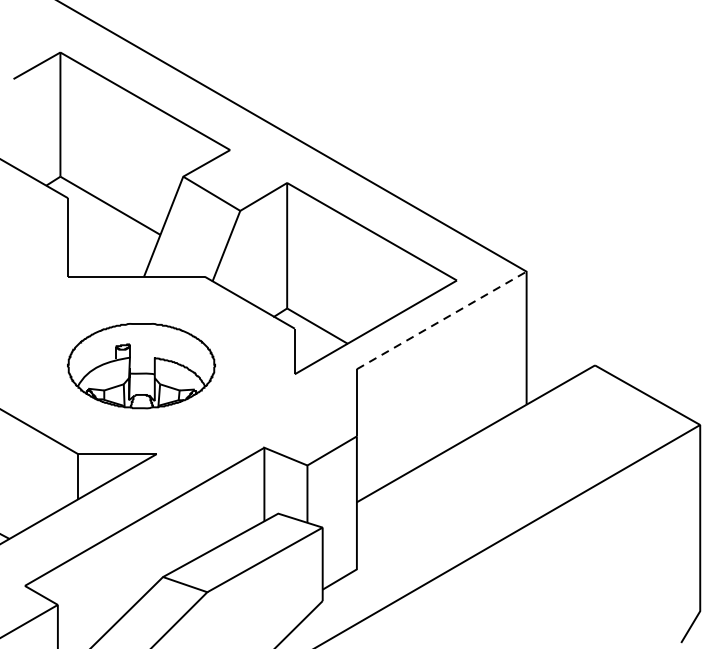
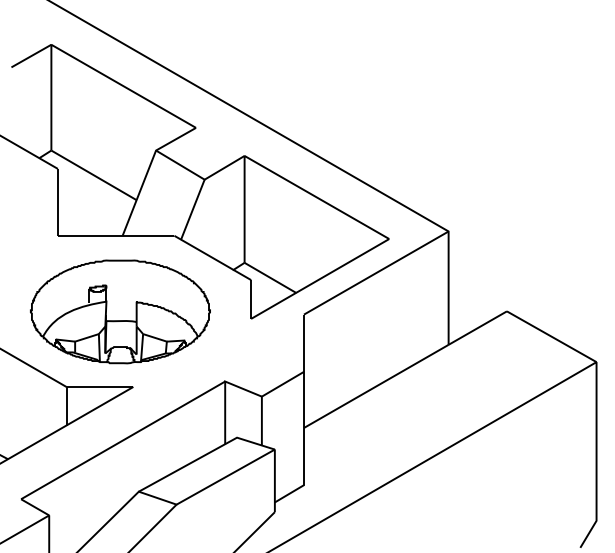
line: (441, 319) -> (376, 272), dashed -> solid
part: (141, 365) -> (120, 311), size x1.43

